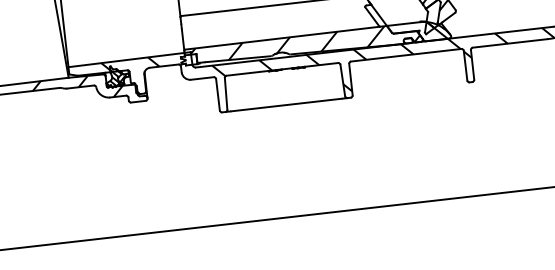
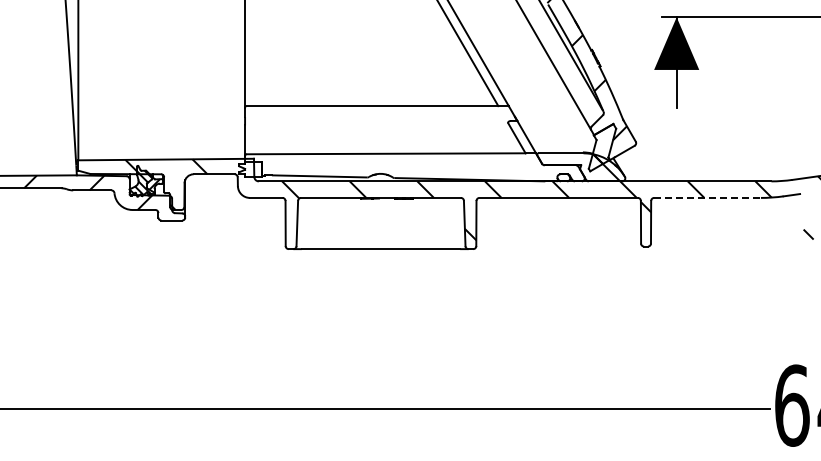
line: (510, 43) -> (708, 197), solid -> dashed
hatch: (304, 44) -> (416, 166), removed

